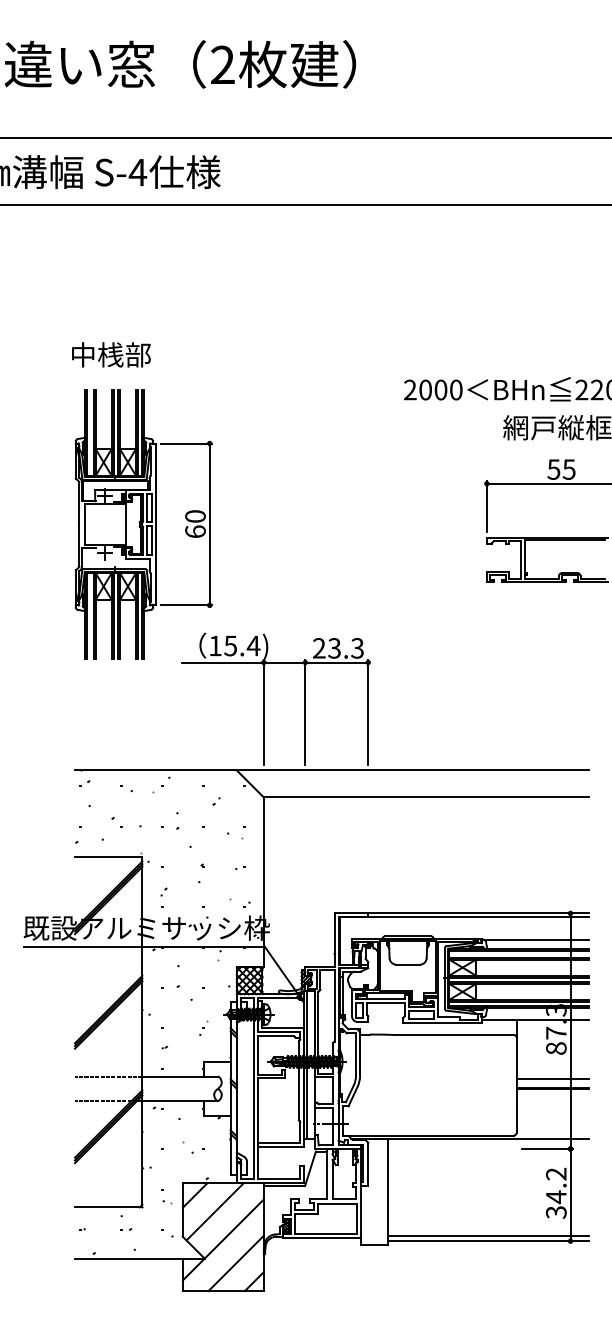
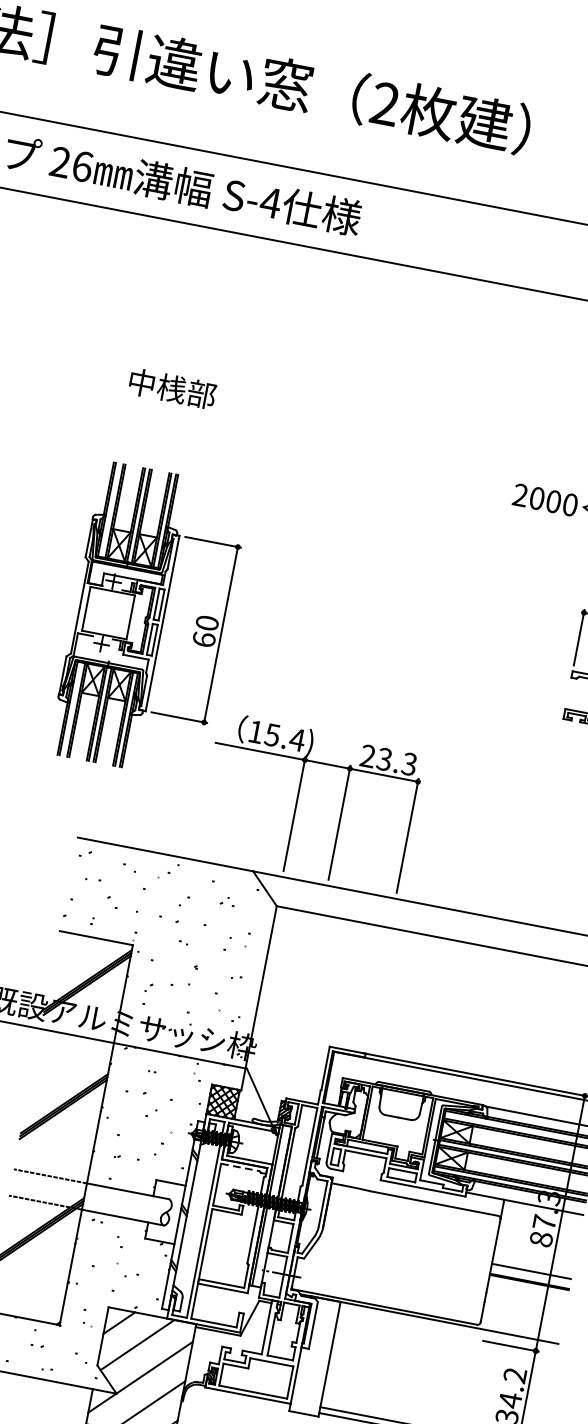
text: (111, 354) -> (172, 388), moved
part: (143, 524) -> (149, 621), moved
part: (203, 1027) -> (163, 1142), size x1.6
line: (276, 1036) -> (240, 1167), solid -> dashed

